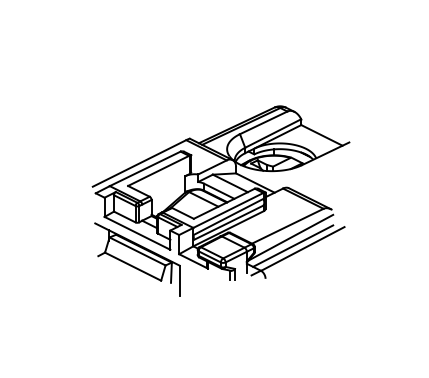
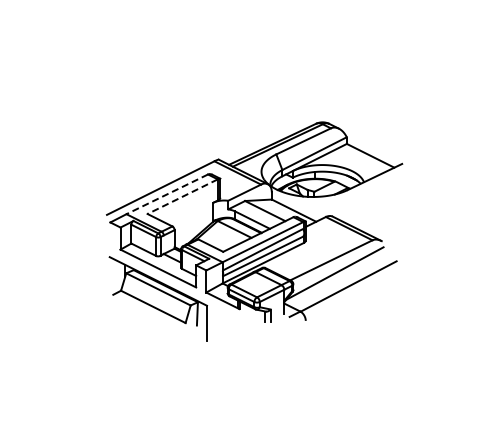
line: (144, 169) -> (166, 194), solid -> dashed
line: (158, 170) -> (182, 196), solid -> dashed
line: (293, 246) -> (337, 283), removed

